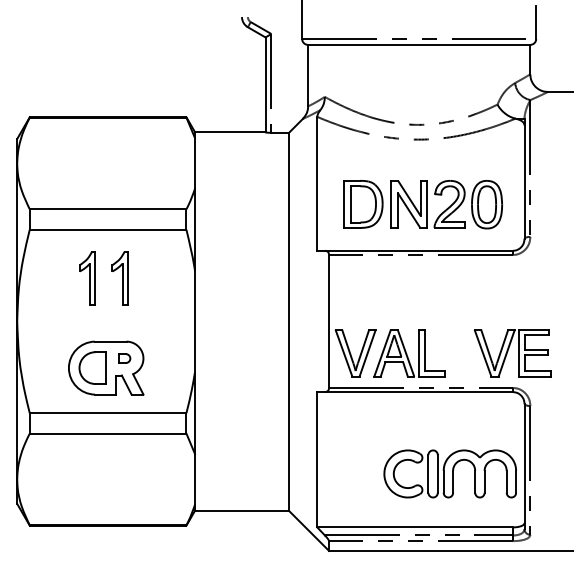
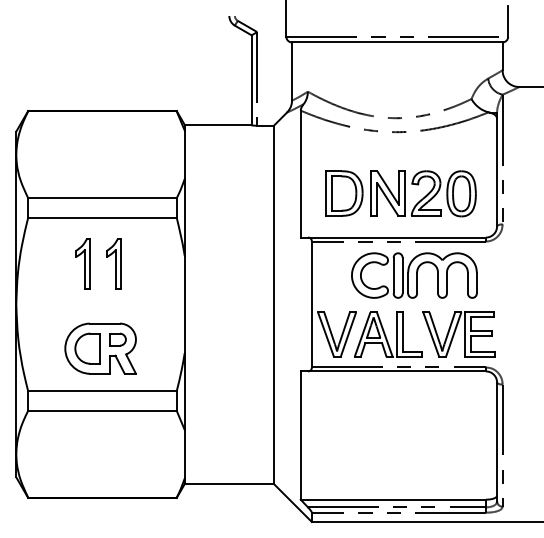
part: (512, 353) -> (459, 334), moved
part: (124, 358) -> (117, 339), size x1.43
part: (449, 473) -> (413, 275), moved

